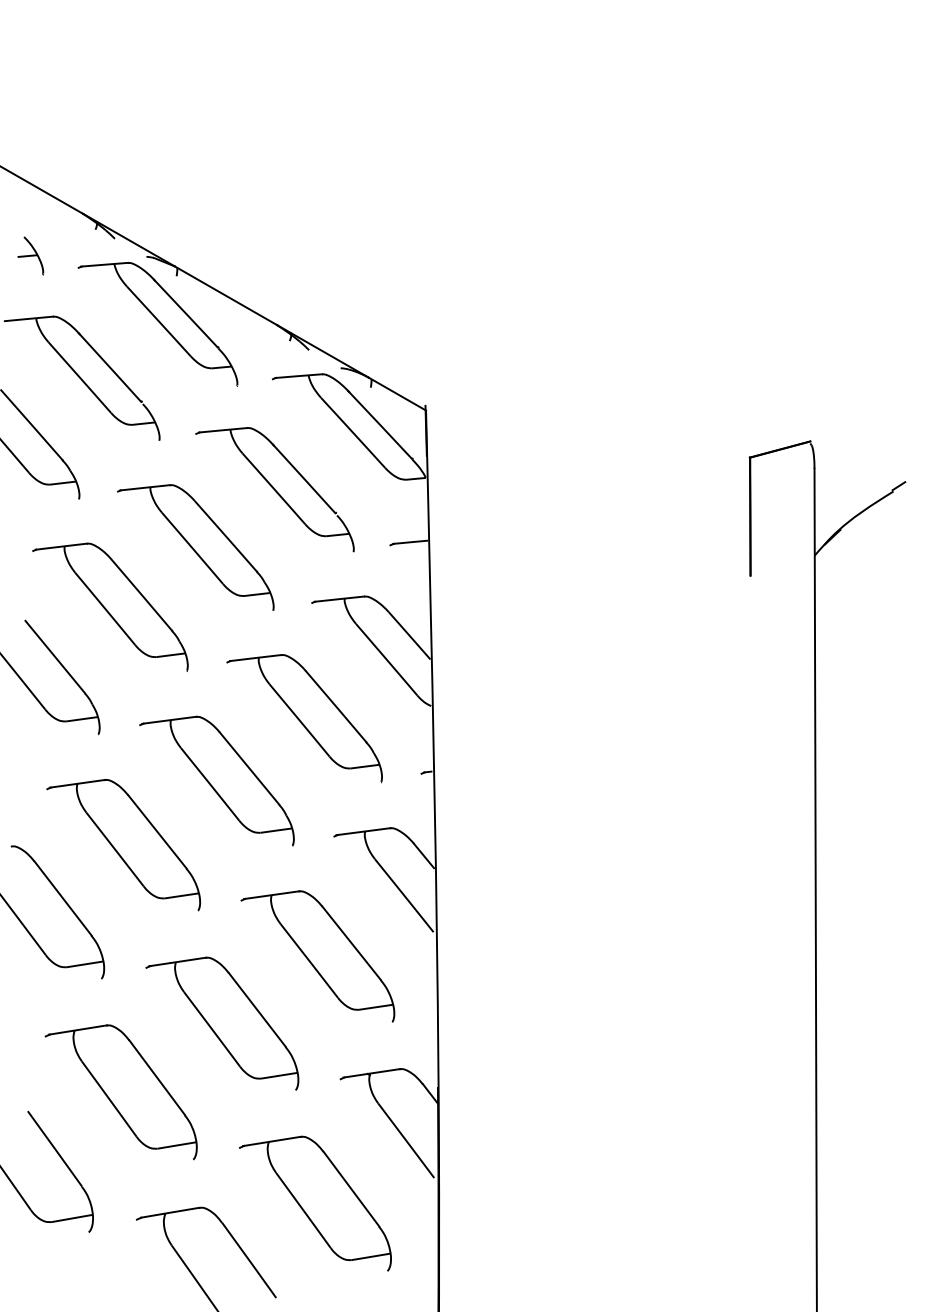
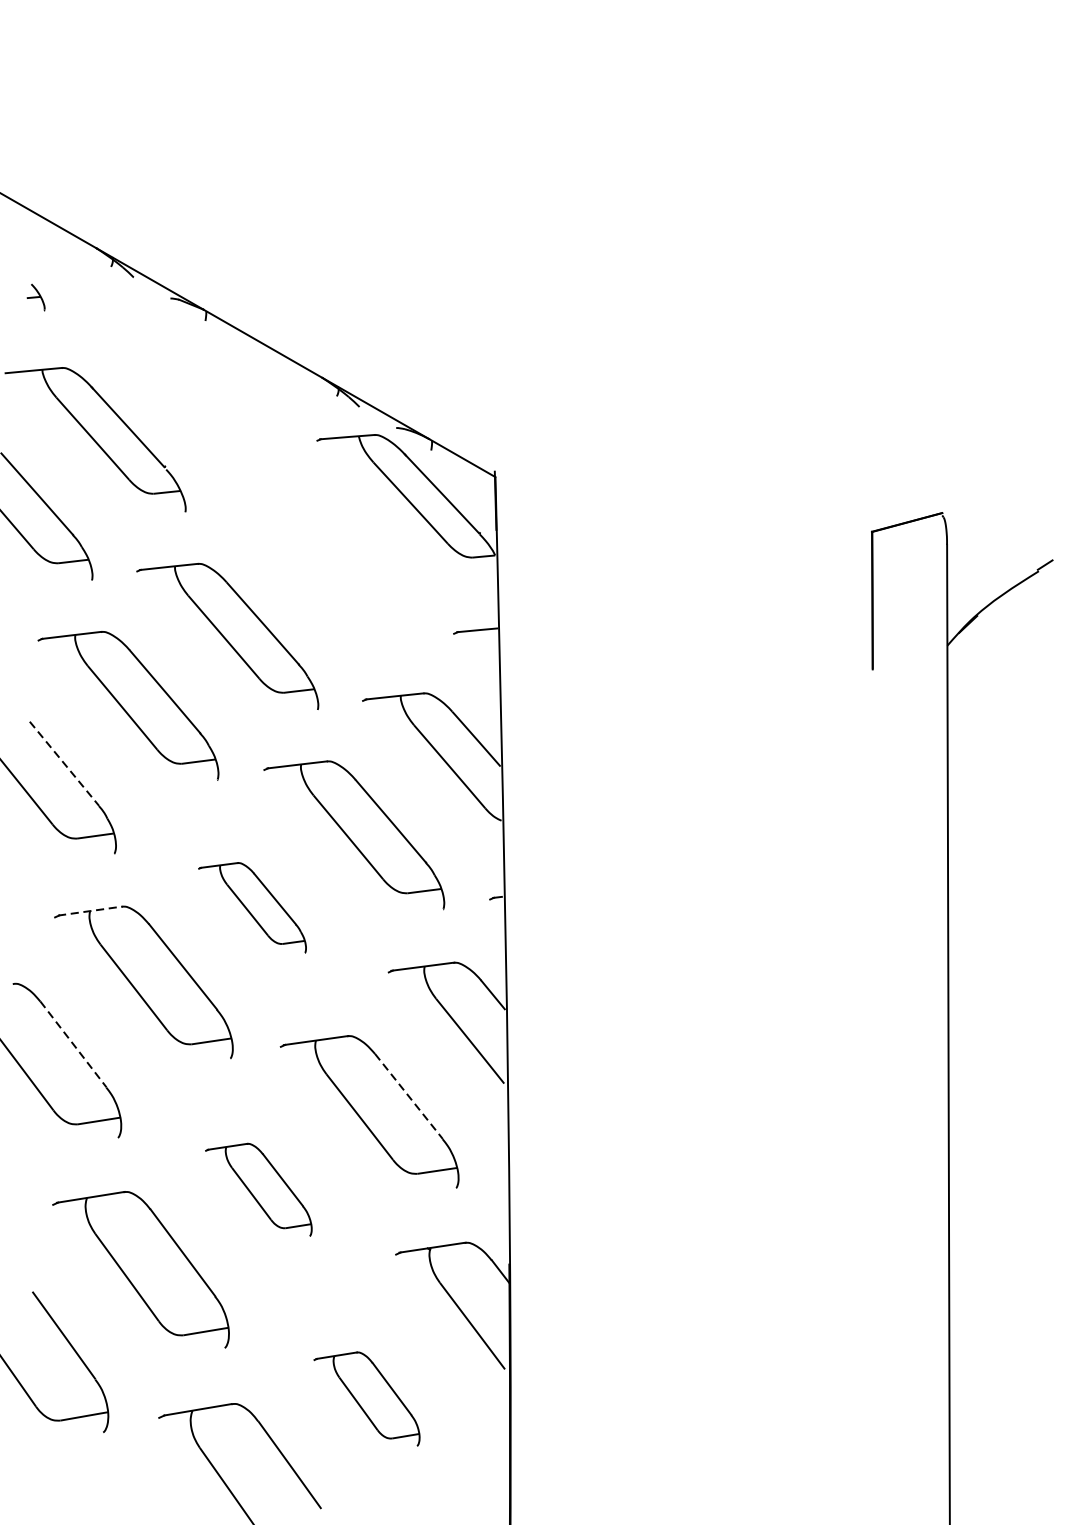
part: (30, 255) -> (35, 296), size x0.6
part: (157, 324) -> (183, 377), removed
part: (274, 489) -> (319, 568), removed
line: (55, 657) -> (64, 764), solid -> dashed
part: (216, 780) -> (251, 907), size x0.6
line: (78, 783) -> (91, 910), solid -> dashed
line: (63, 898) -> (73, 1044), solid -> dashed
line: (351, 943) -> (408, 1096), solid -> dashed
part: (222, 1023) -> (258, 1189), size x0.6
part: (315, 1203) -> (366, 1399), size x0.6

